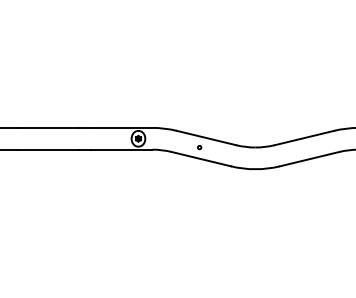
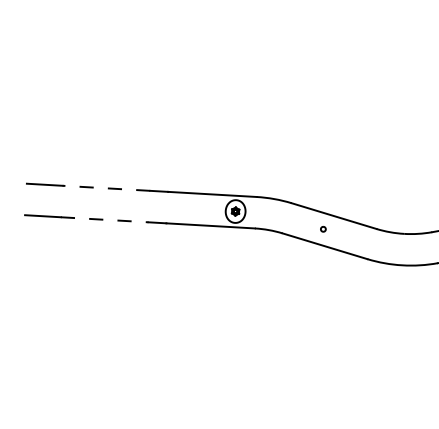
line: (48, 127) -> (106, 187), solid -> dashed
line: (49, 149) -> (106, 219), solid -> dashed

